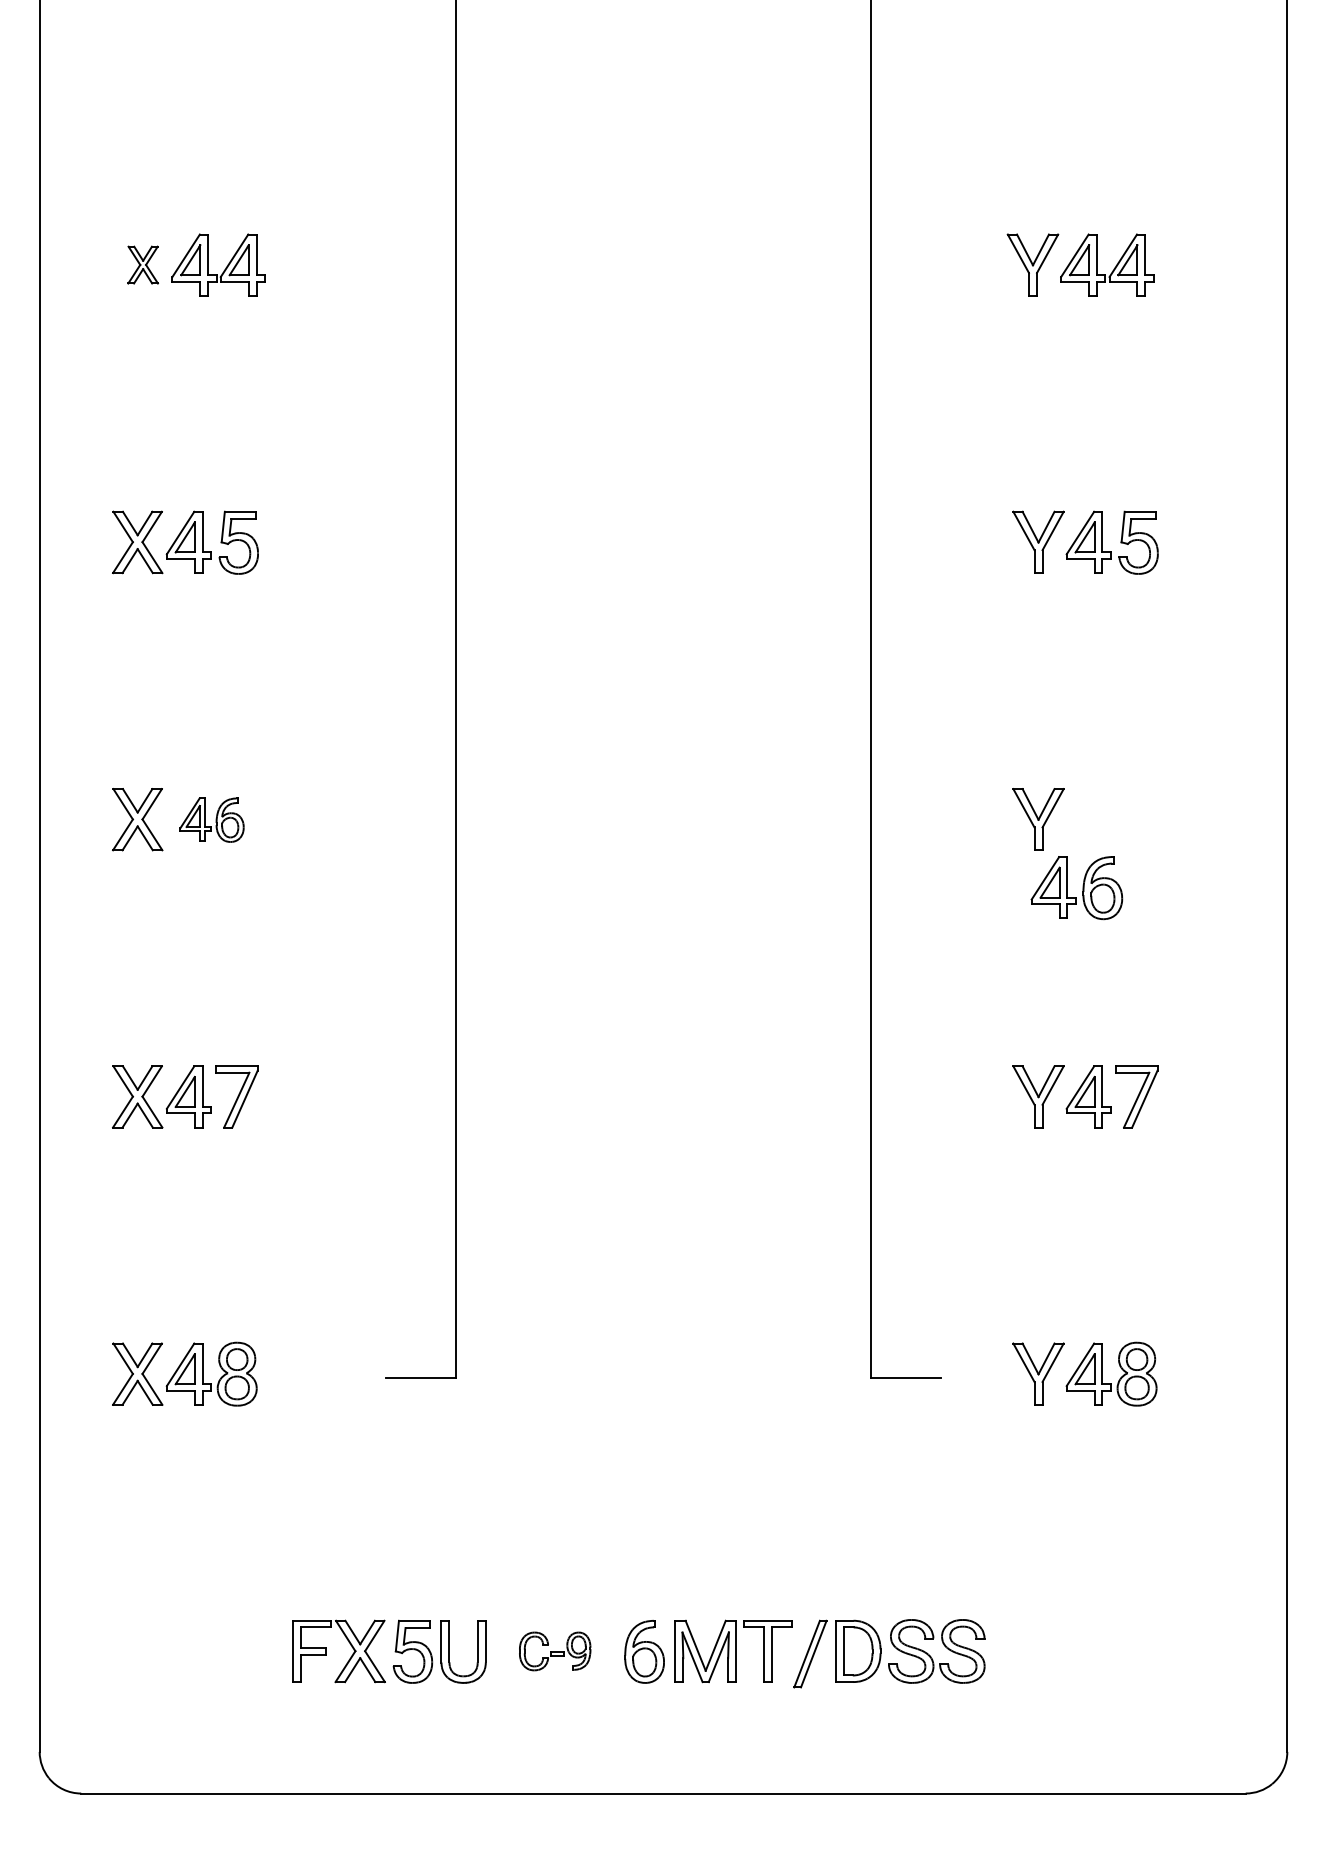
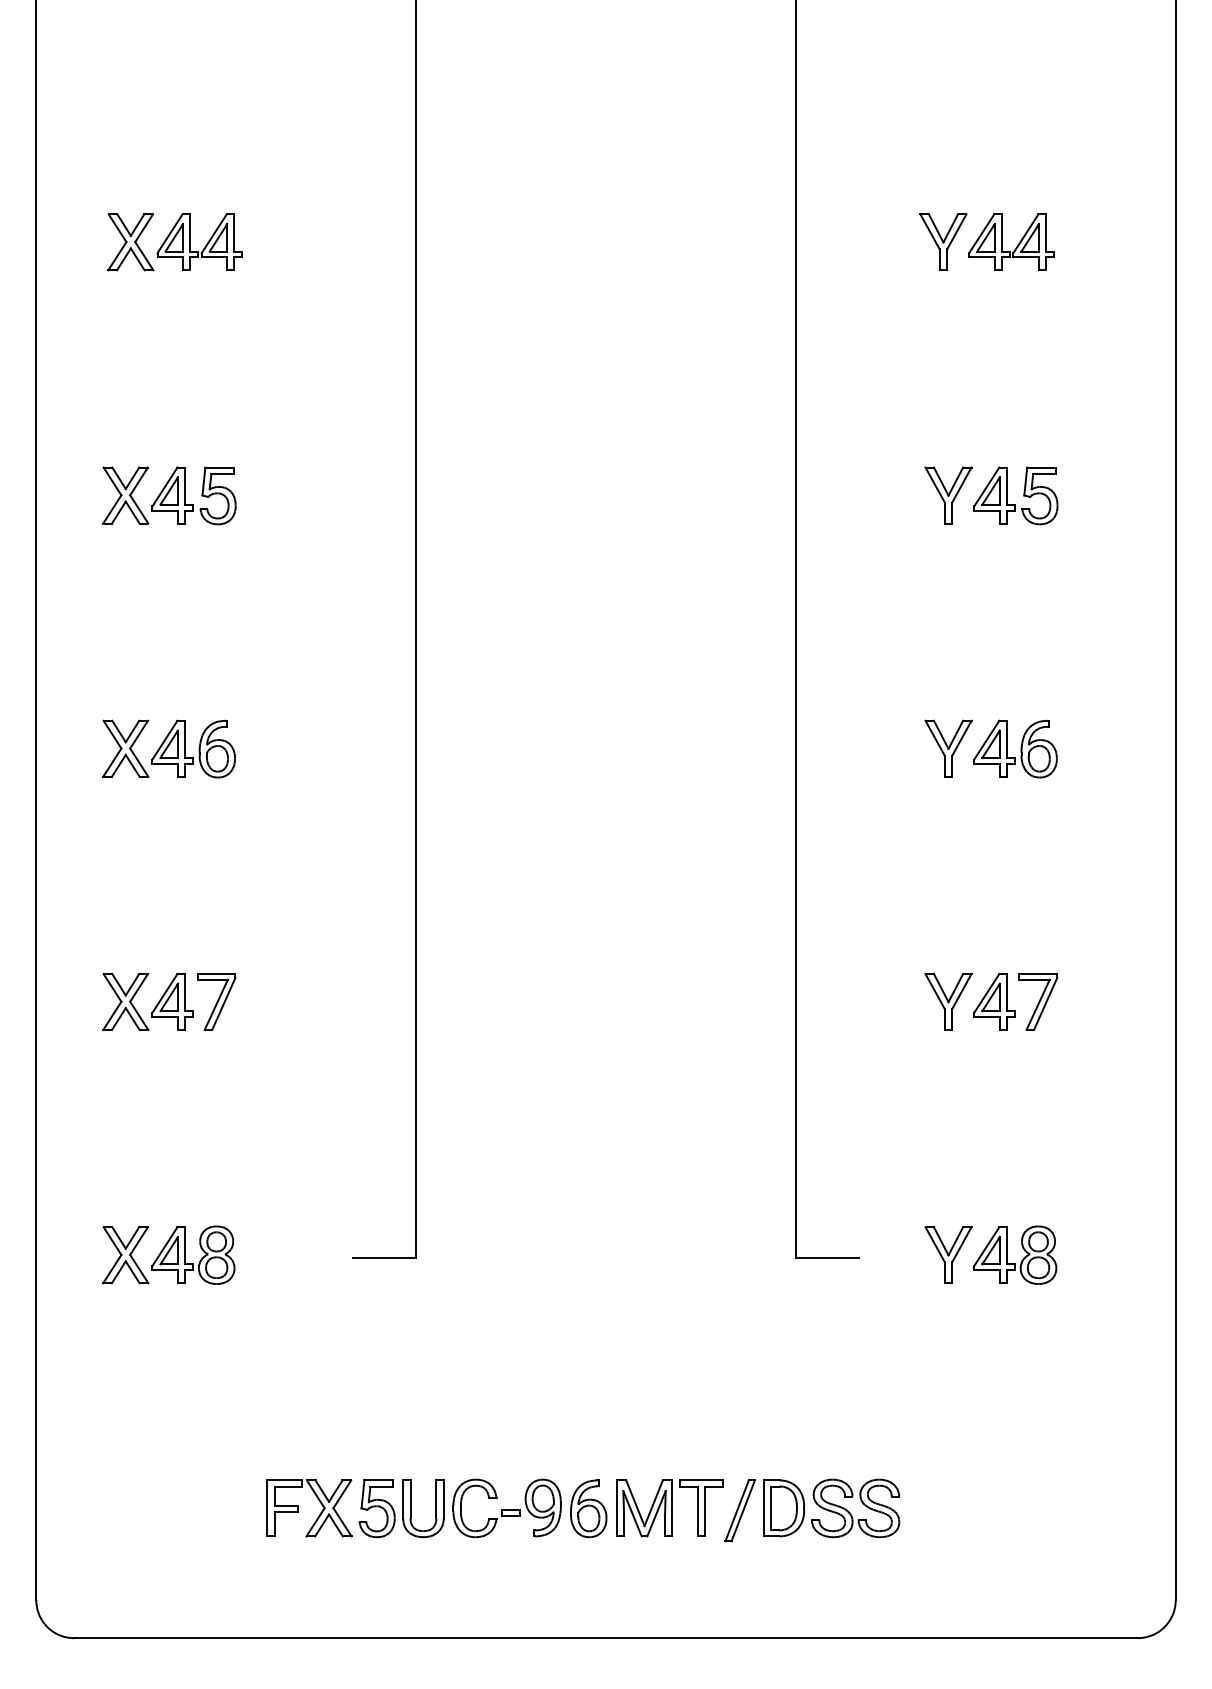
part: (142, 264) -> (130, 241), size x1.67
part: (211, 820) -> (193, 749), size x1.43
part: (1076, 888) -> (1015, 749), moved
part: (554, 1651) -> (506, 1508), size x1.67

